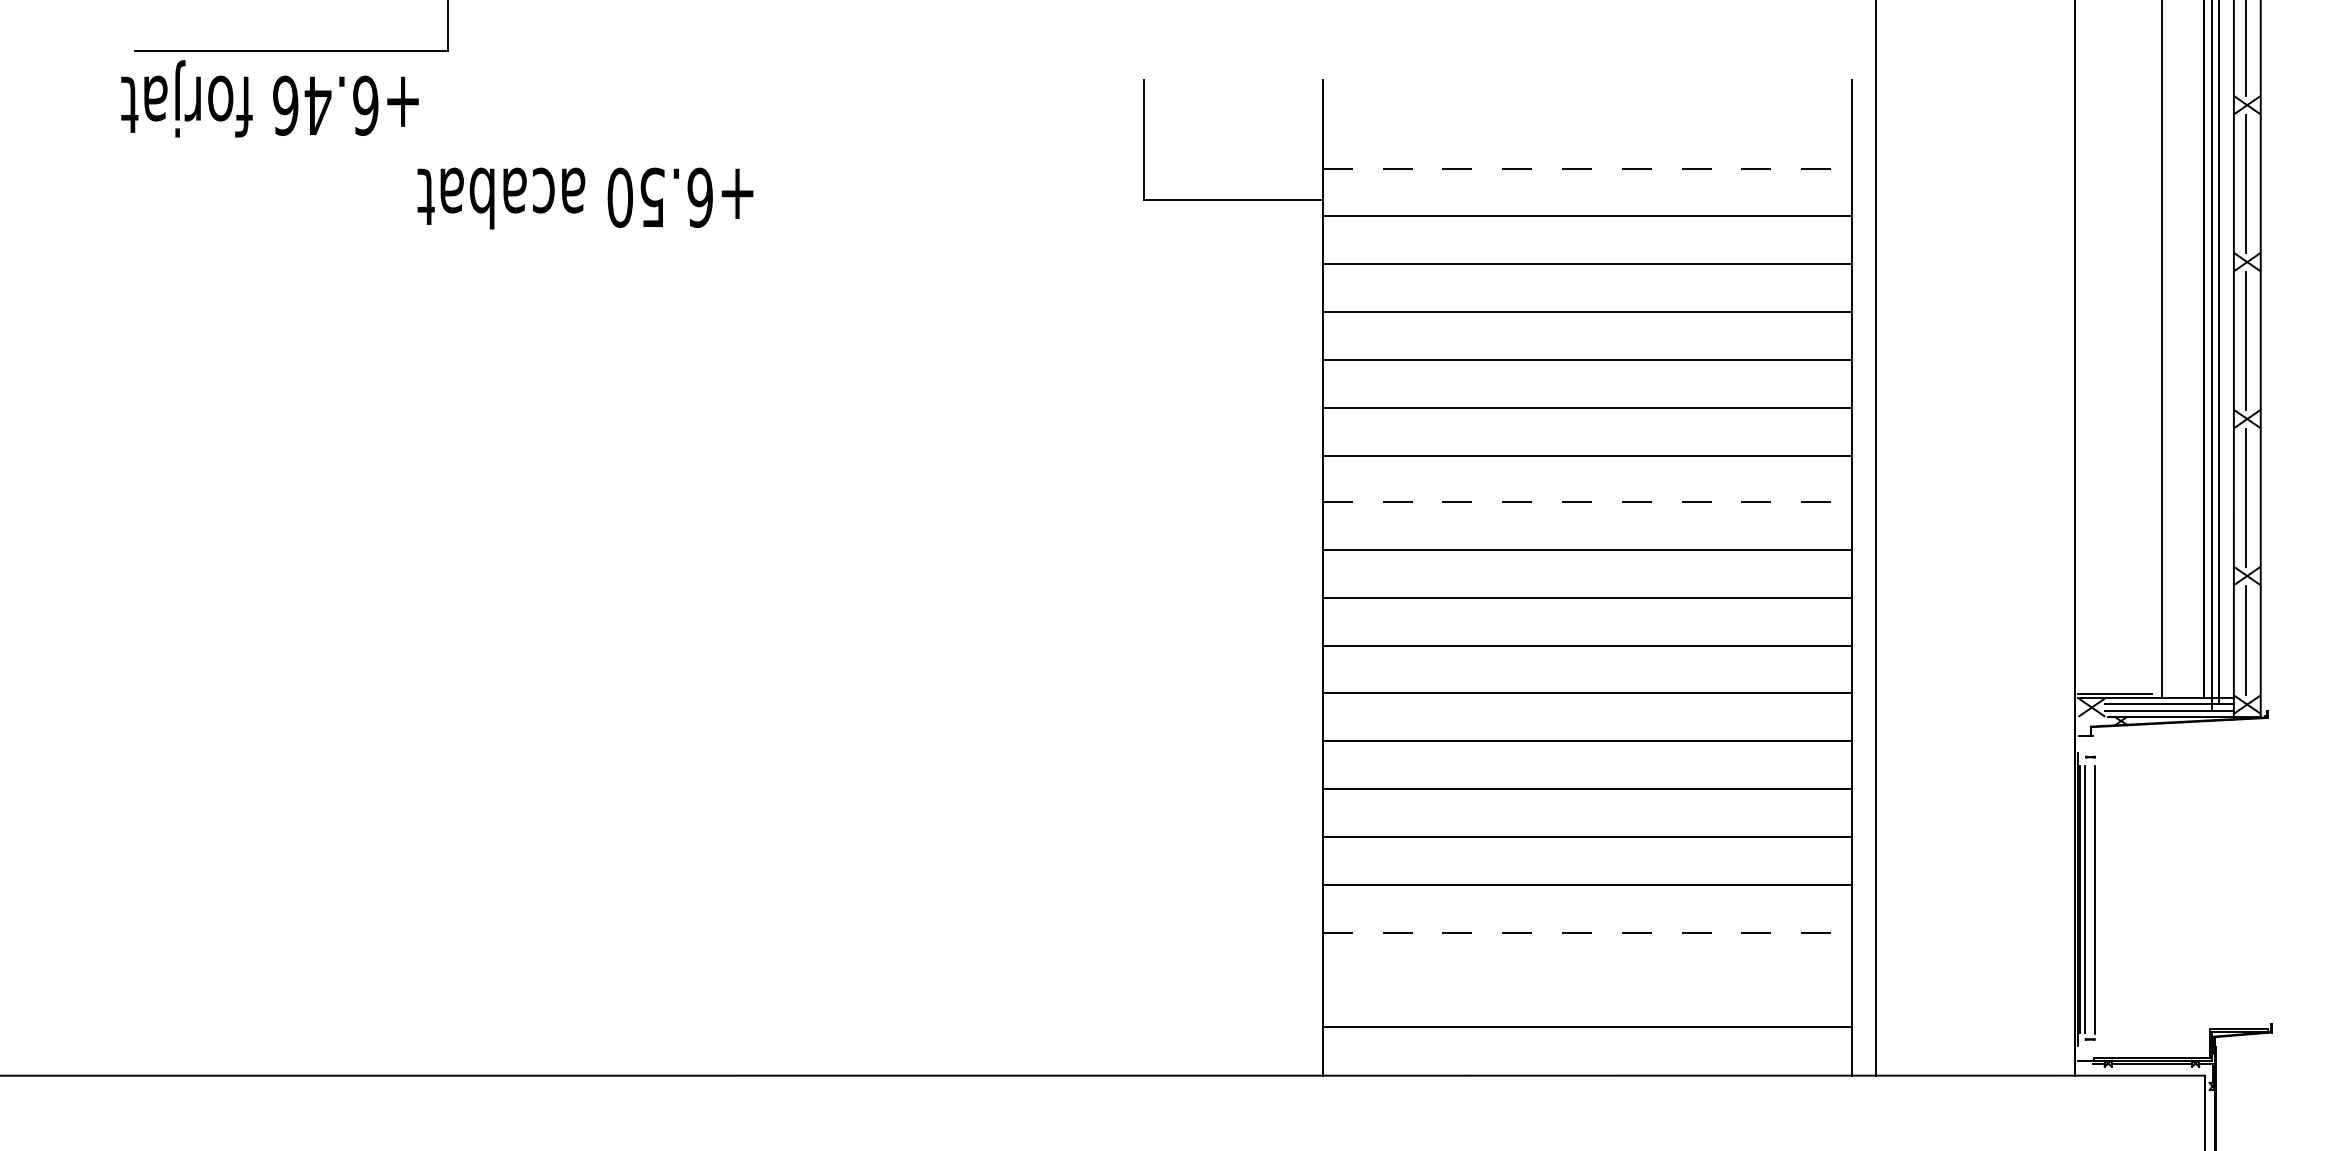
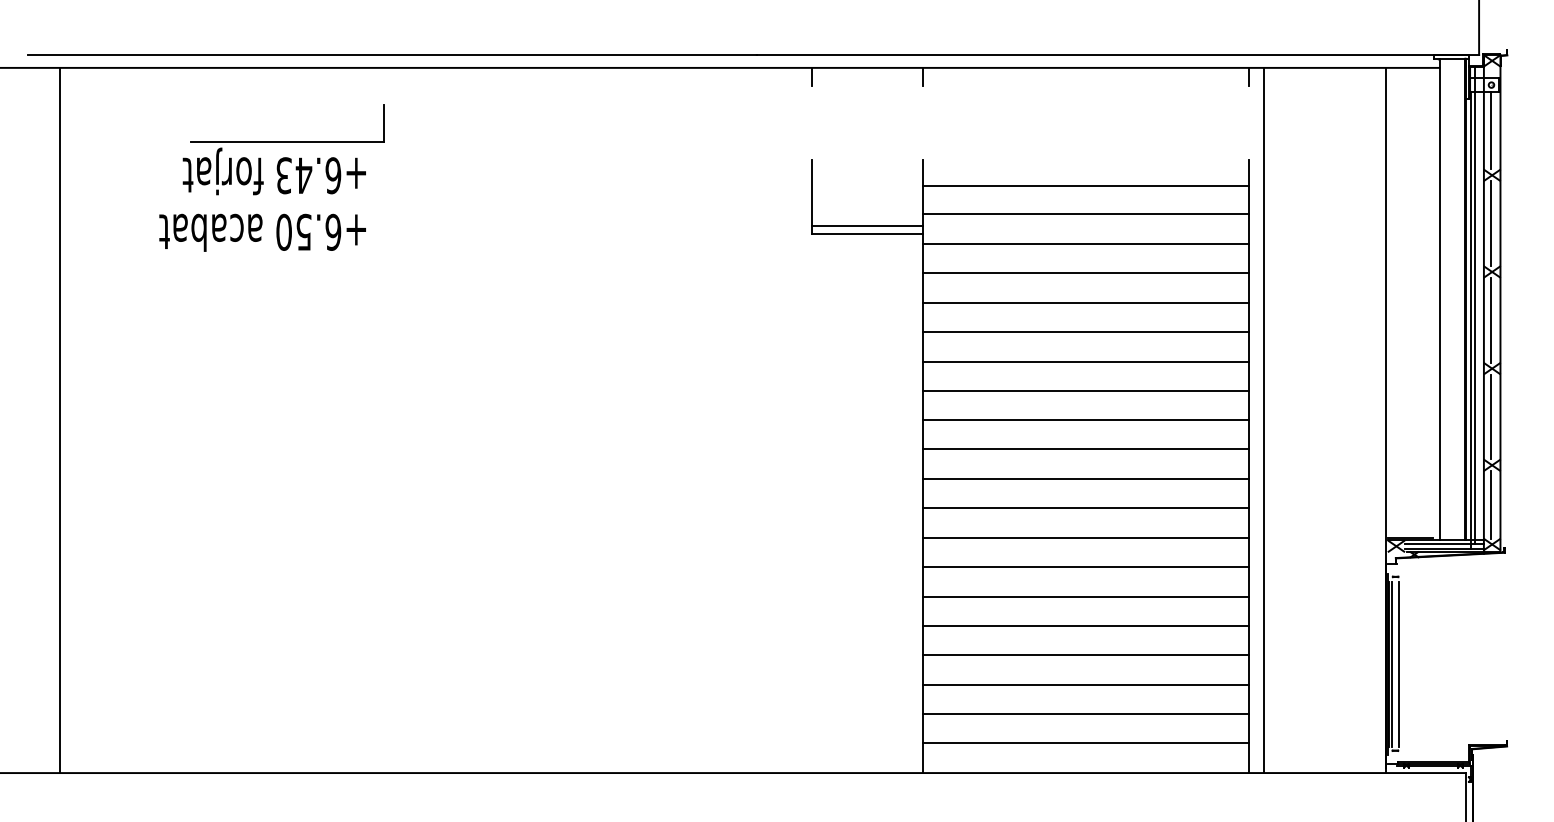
text: (284, 105) -> (283, 175), +6.46 -> +6.43
line: (1586, 121) -> (1085, 185), added
line: (1586, 168) -> (1085, 214), dashed -> solid
line: (1233, 188) -> (867, 226), added
text: (585, 197) -> (262, 232), moved
line: (1586, 501) -> (1085, 419), dashed -> solid
line: (1586, 931) -> (1085, 684), dashed -> solid
line: (1586, 978) -> (1085, 713), added

